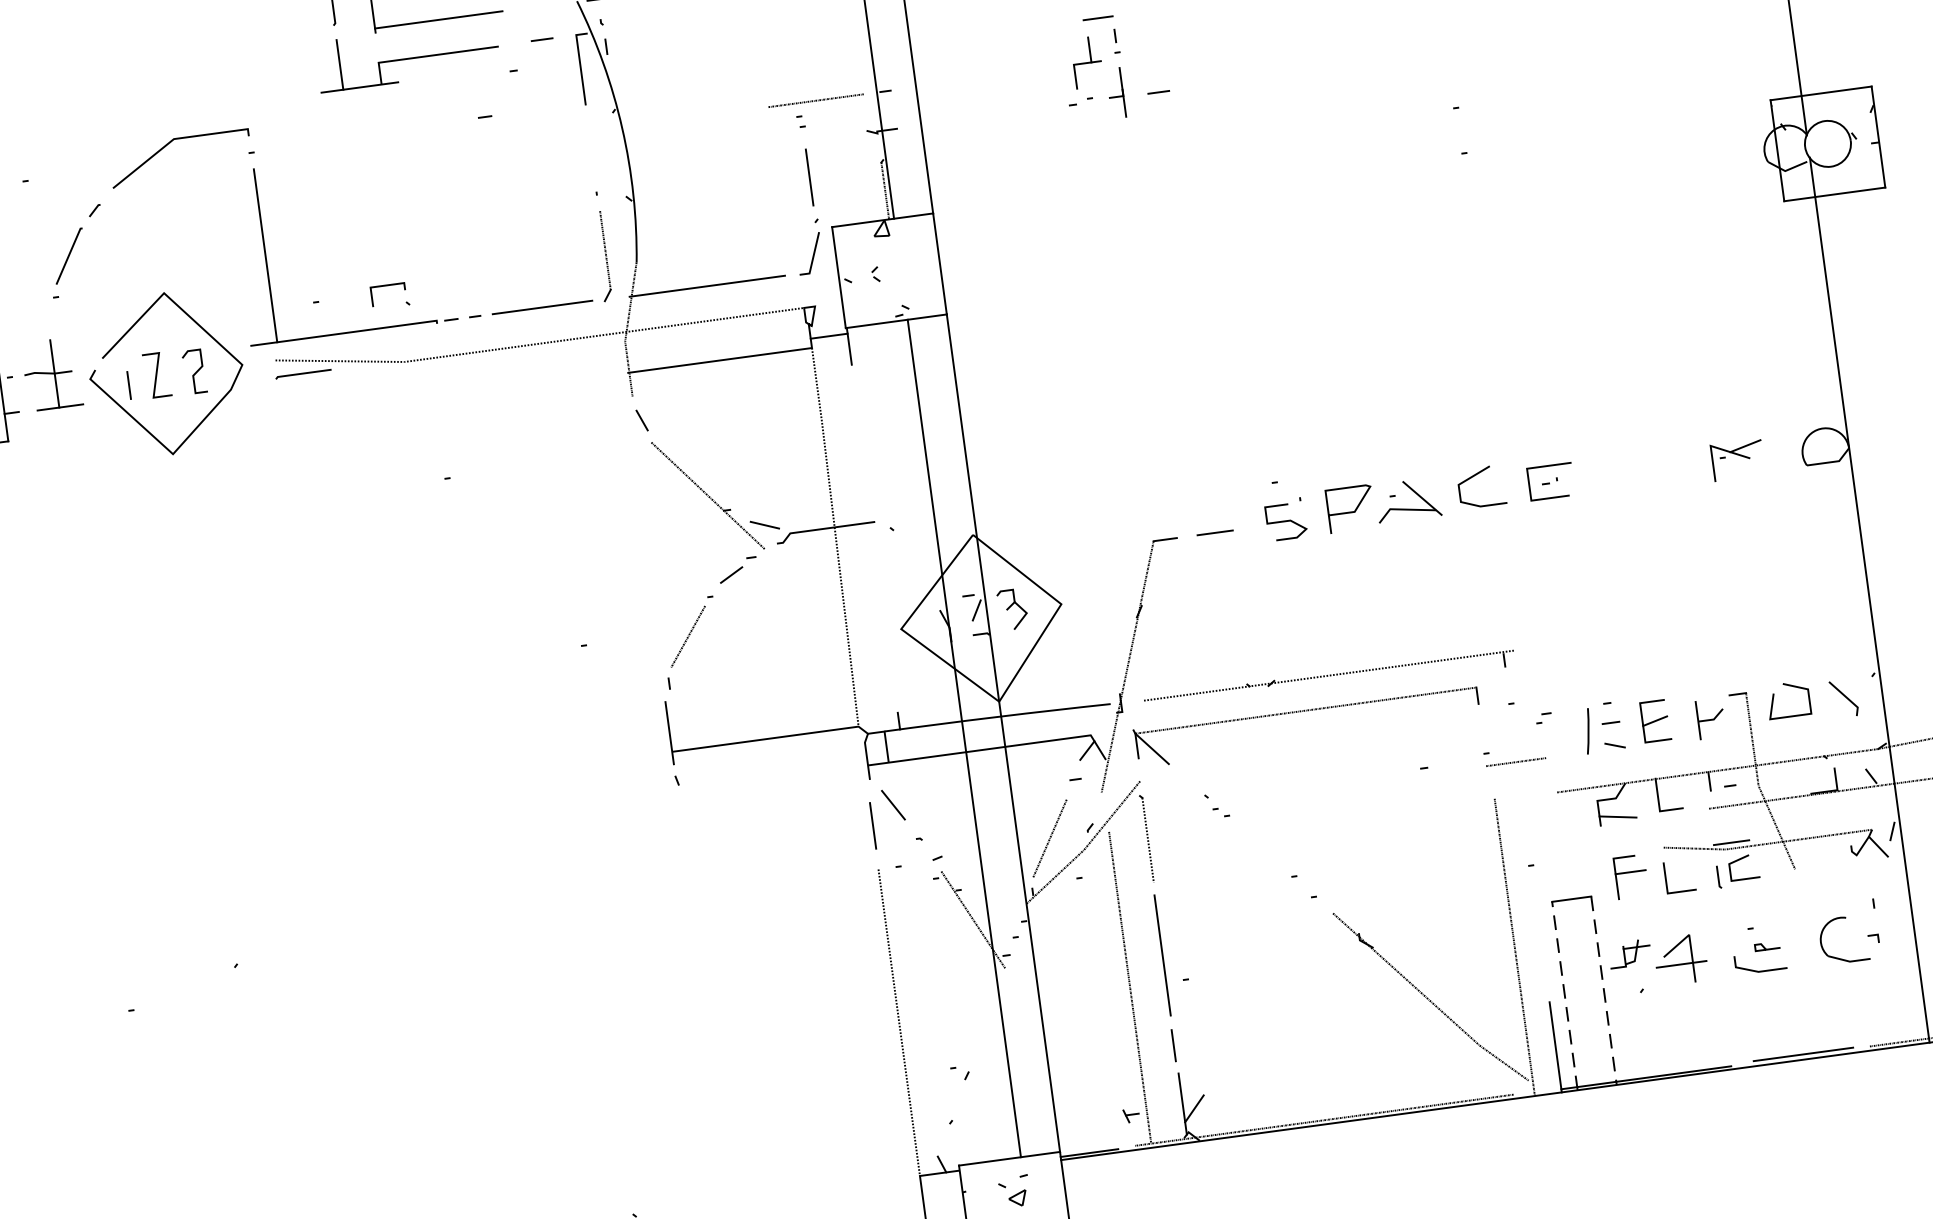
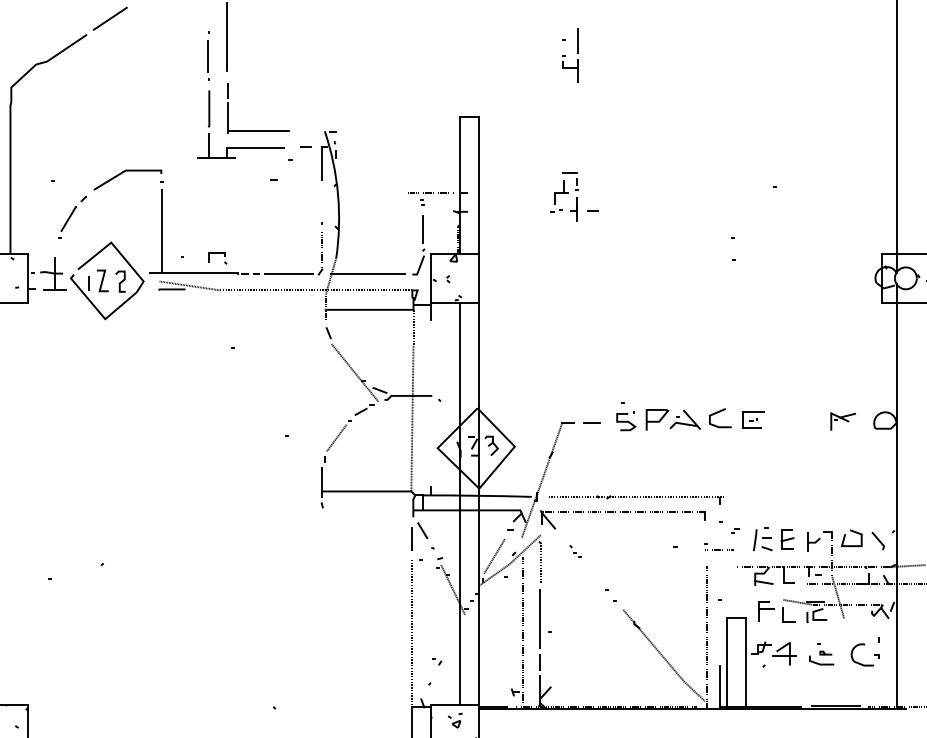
line: (1604, 992) -> (746, 664), dashed -> solid
line: (1565, 995) -> (727, 663), dashed -> solid

